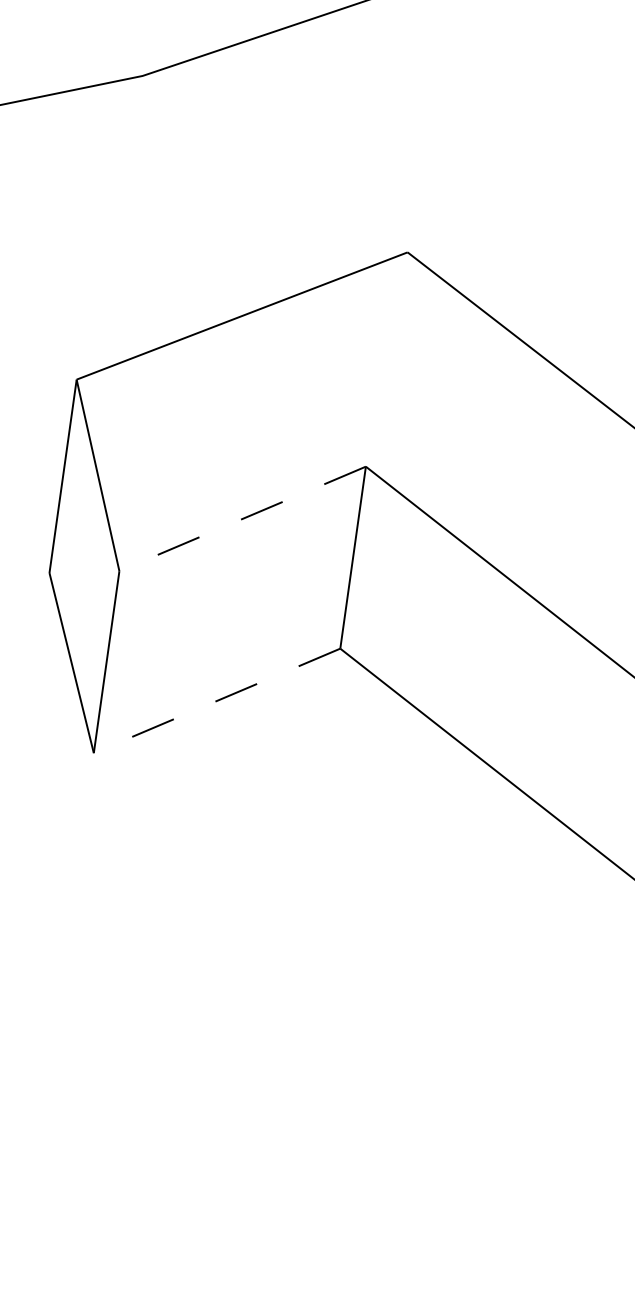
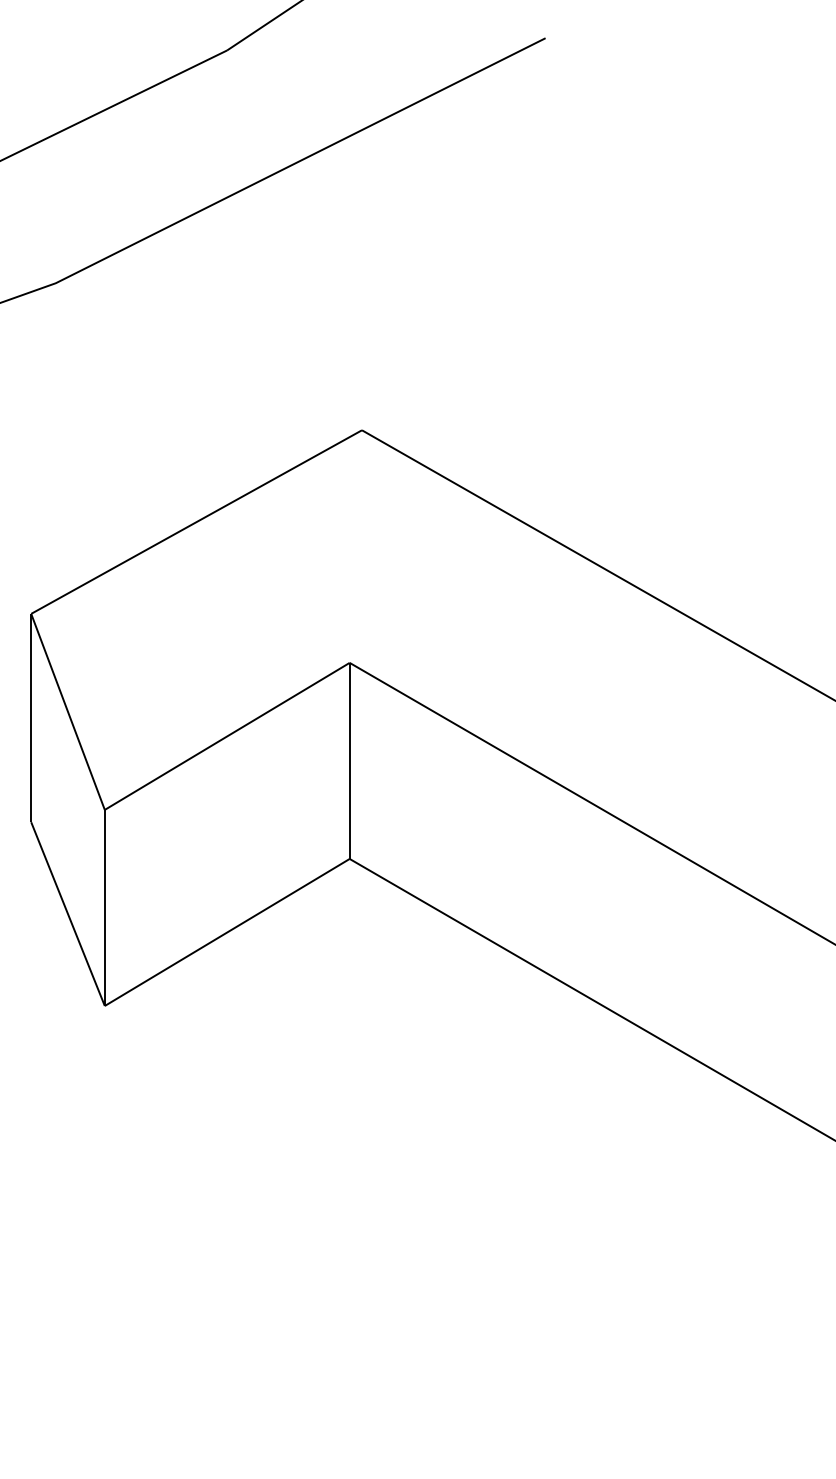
line: (242, 519) -> (227, 736), dashed -> solid
line: (217, 700) -> (227, 932), dashed -> solid

